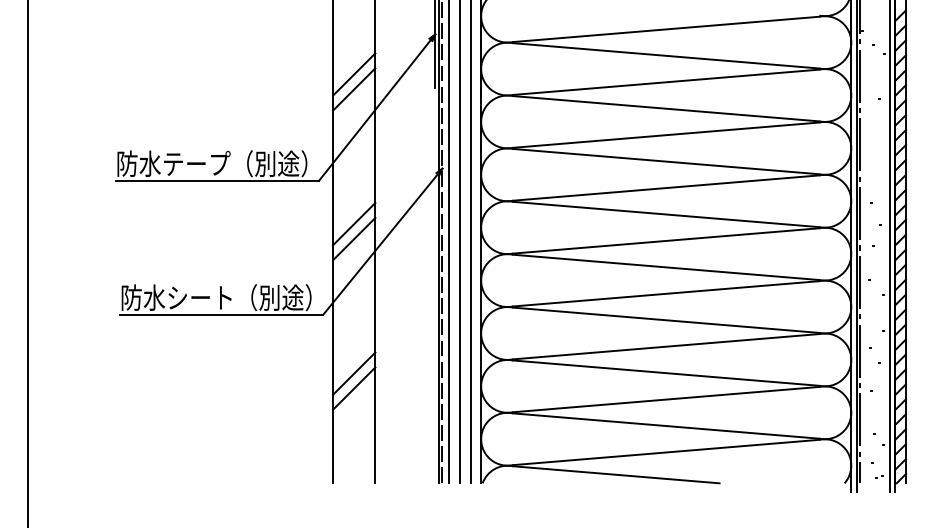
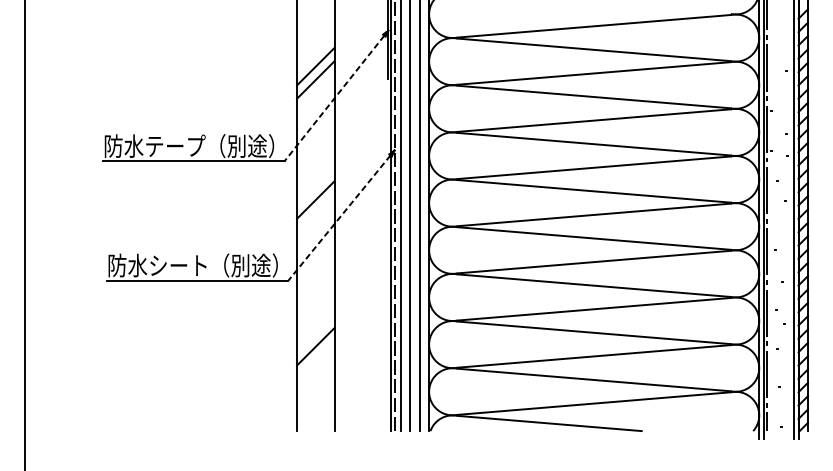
line: (375, 110) -> (334, 98), solid -> dashed
line: (354, 238) -> (316, 212), removed
line: (380, 244) -> (339, 218), solid -> dashed
line: (354, 373) -> (316, 333), removed

